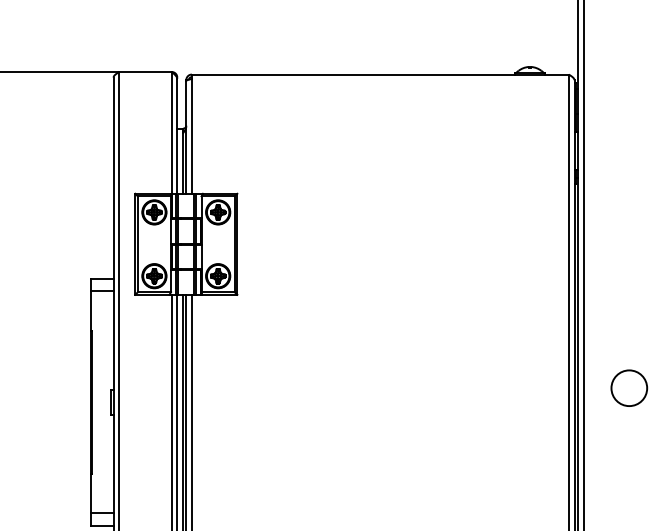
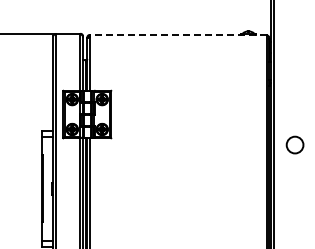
line: (378, 73) -> (177, 34), solid -> dashed
circle: (628, 387) -> (294, 144), moved

